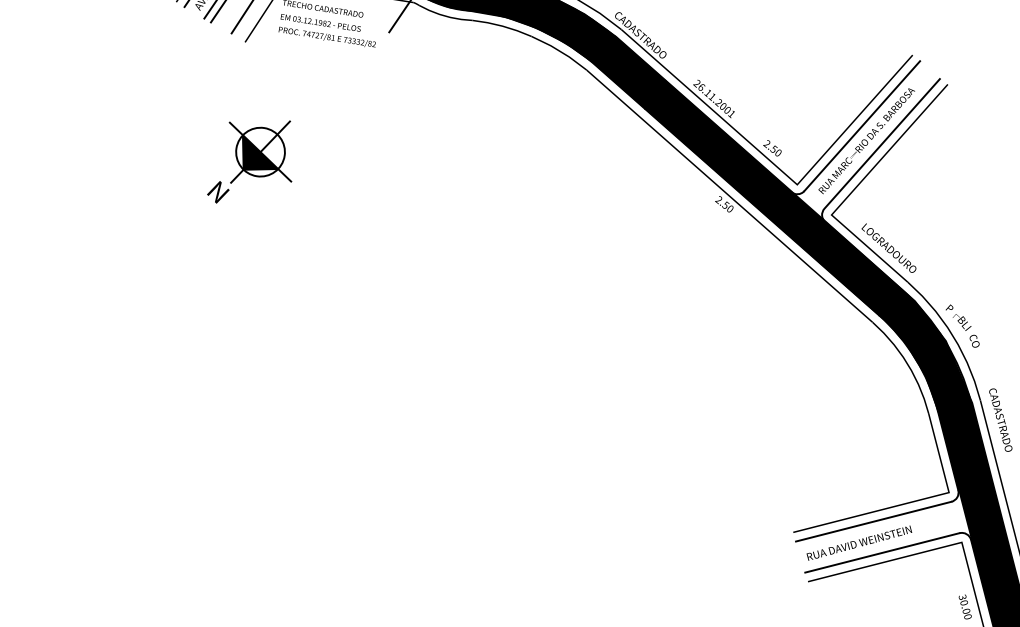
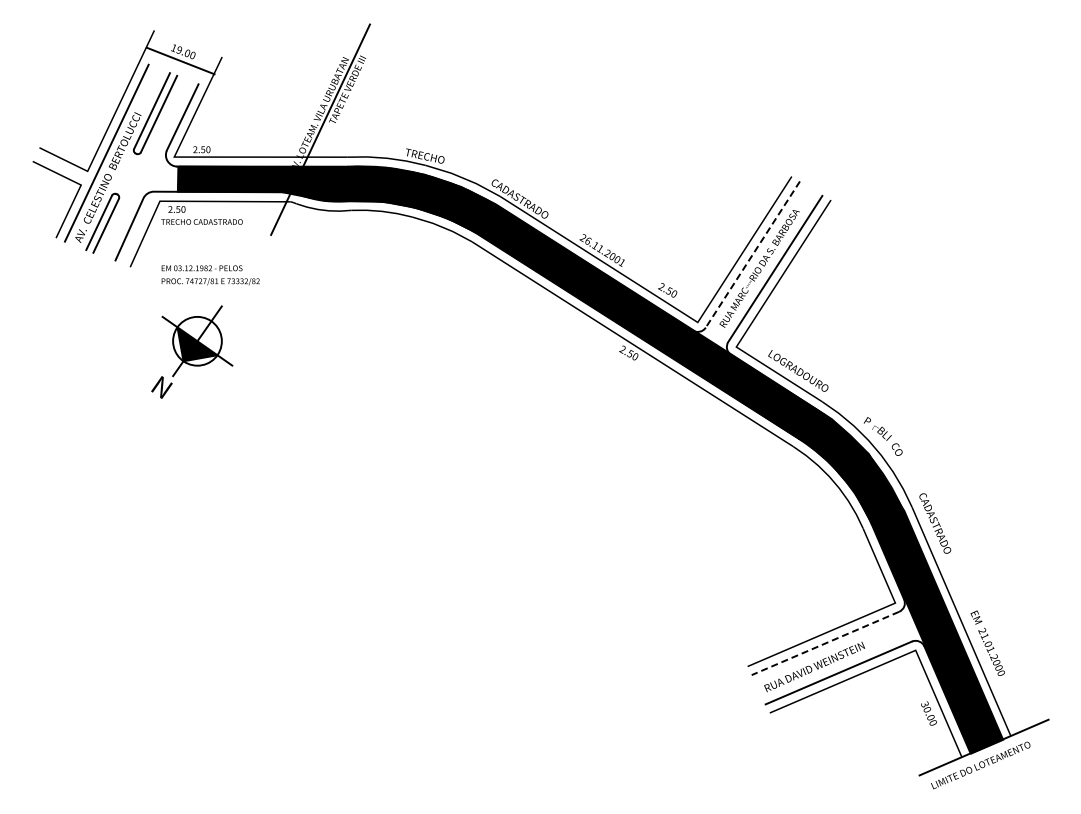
text: (328, 31) -> (210, 275), moved
line: (861, 126) -> (752, 254), solid -> dashed
part: (254, 161) -> (192, 351), moved
line: (872, 521) -> (824, 643), solid -> dashed

